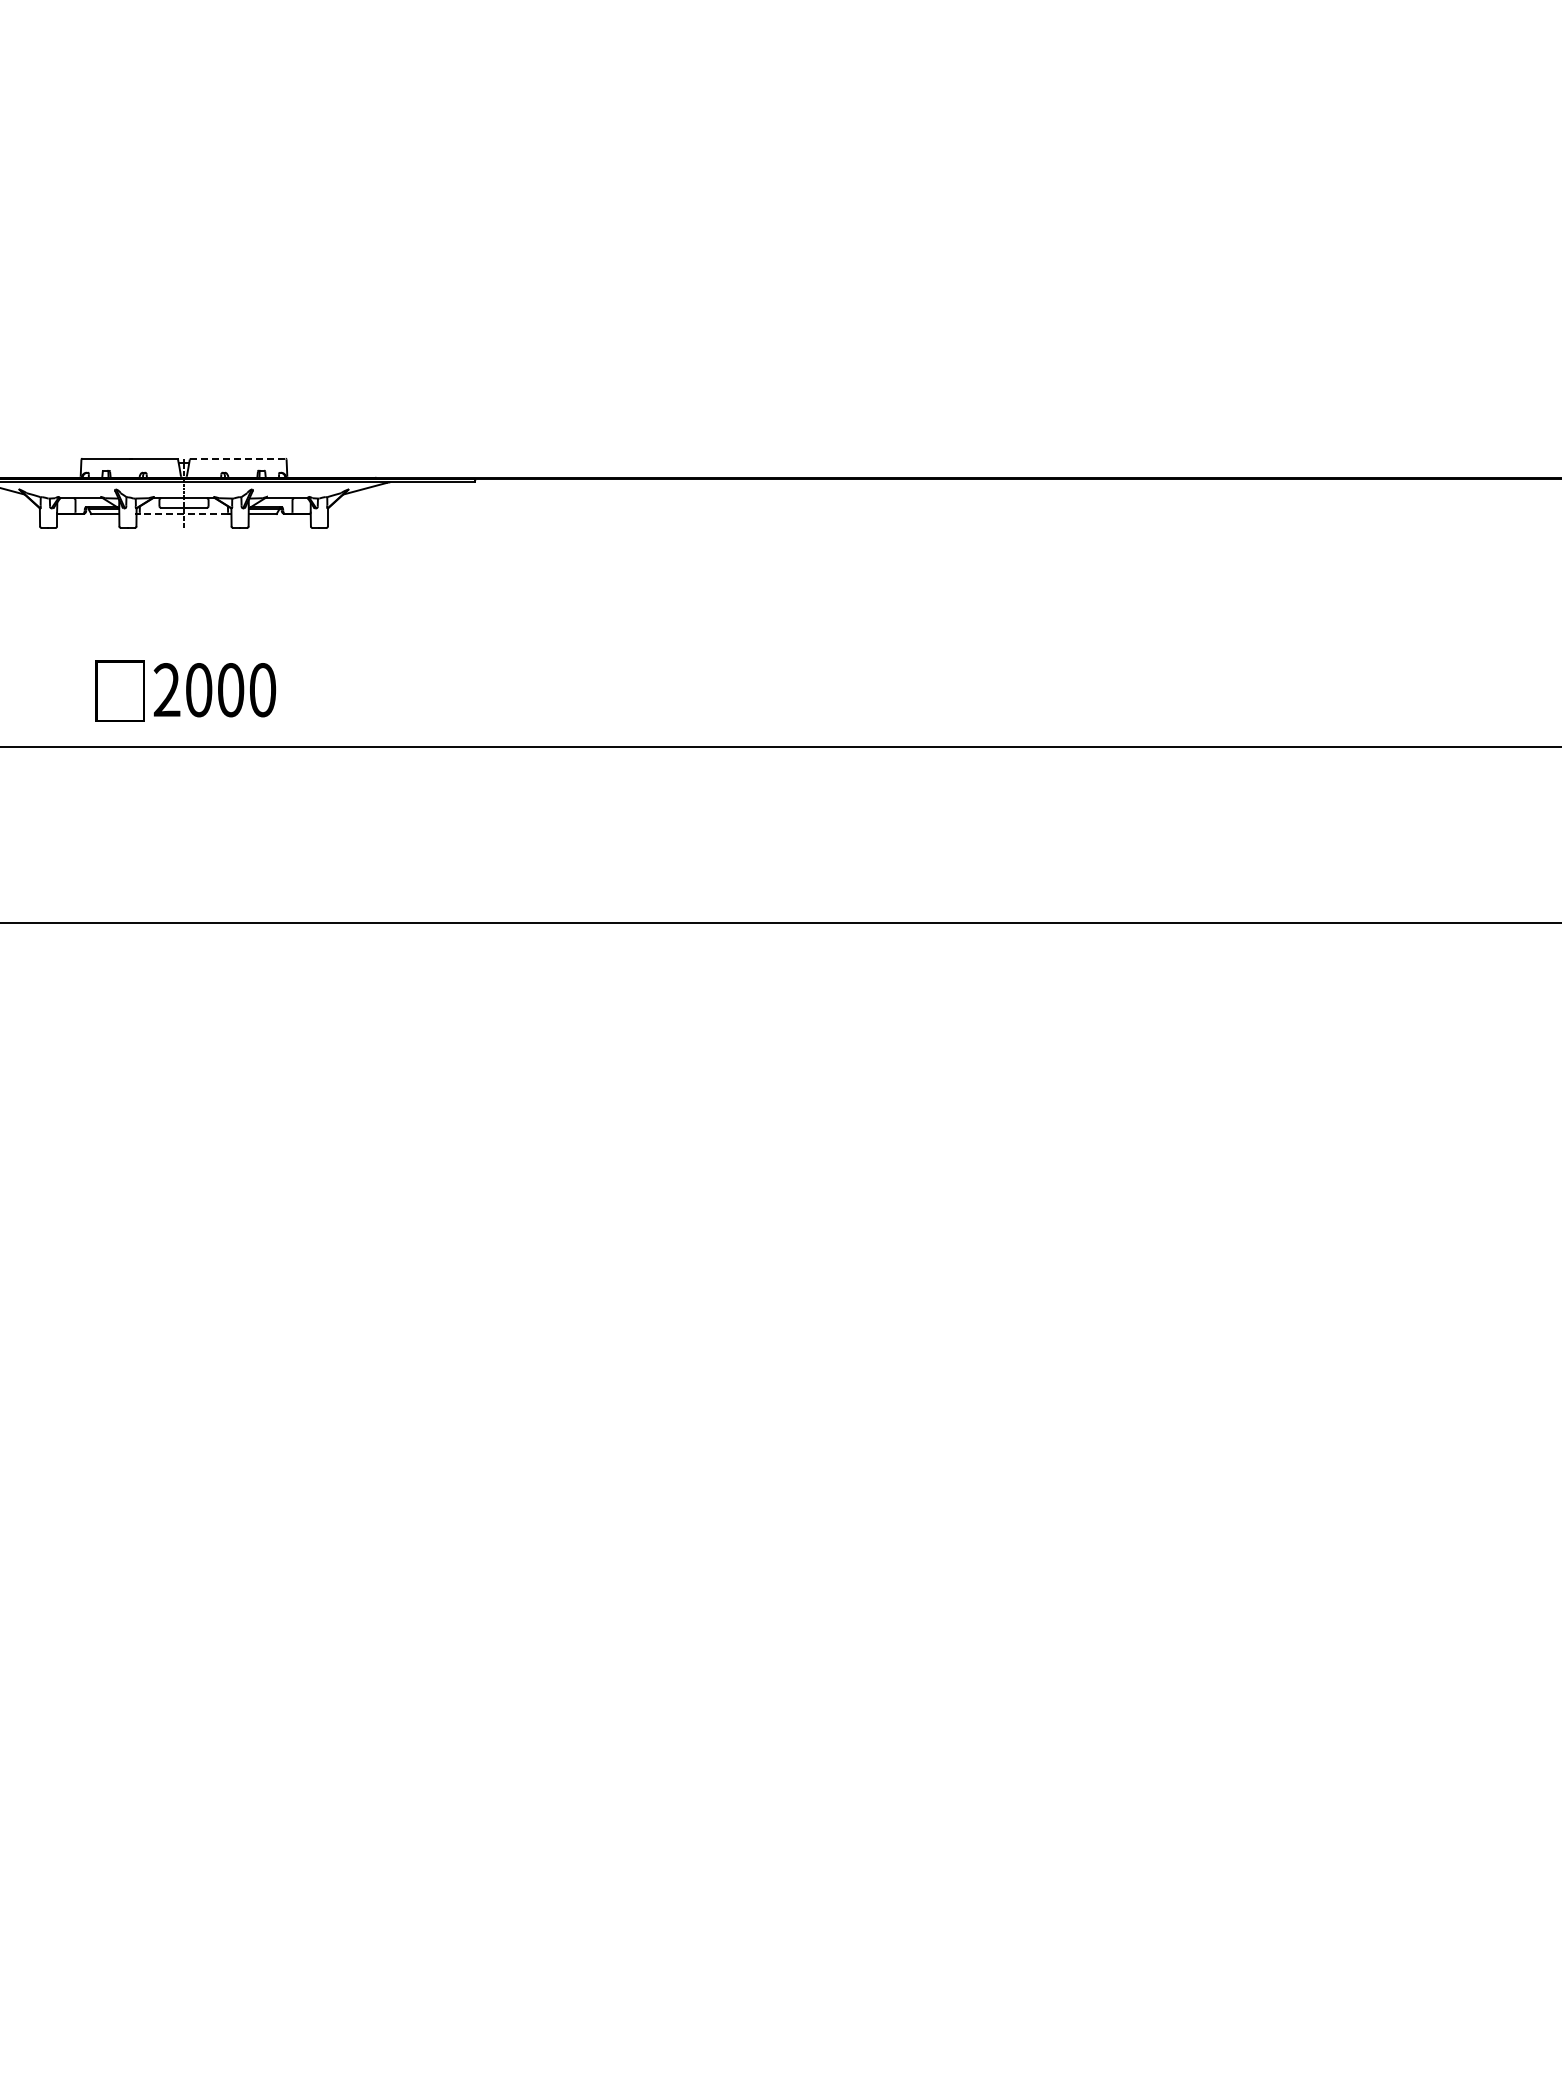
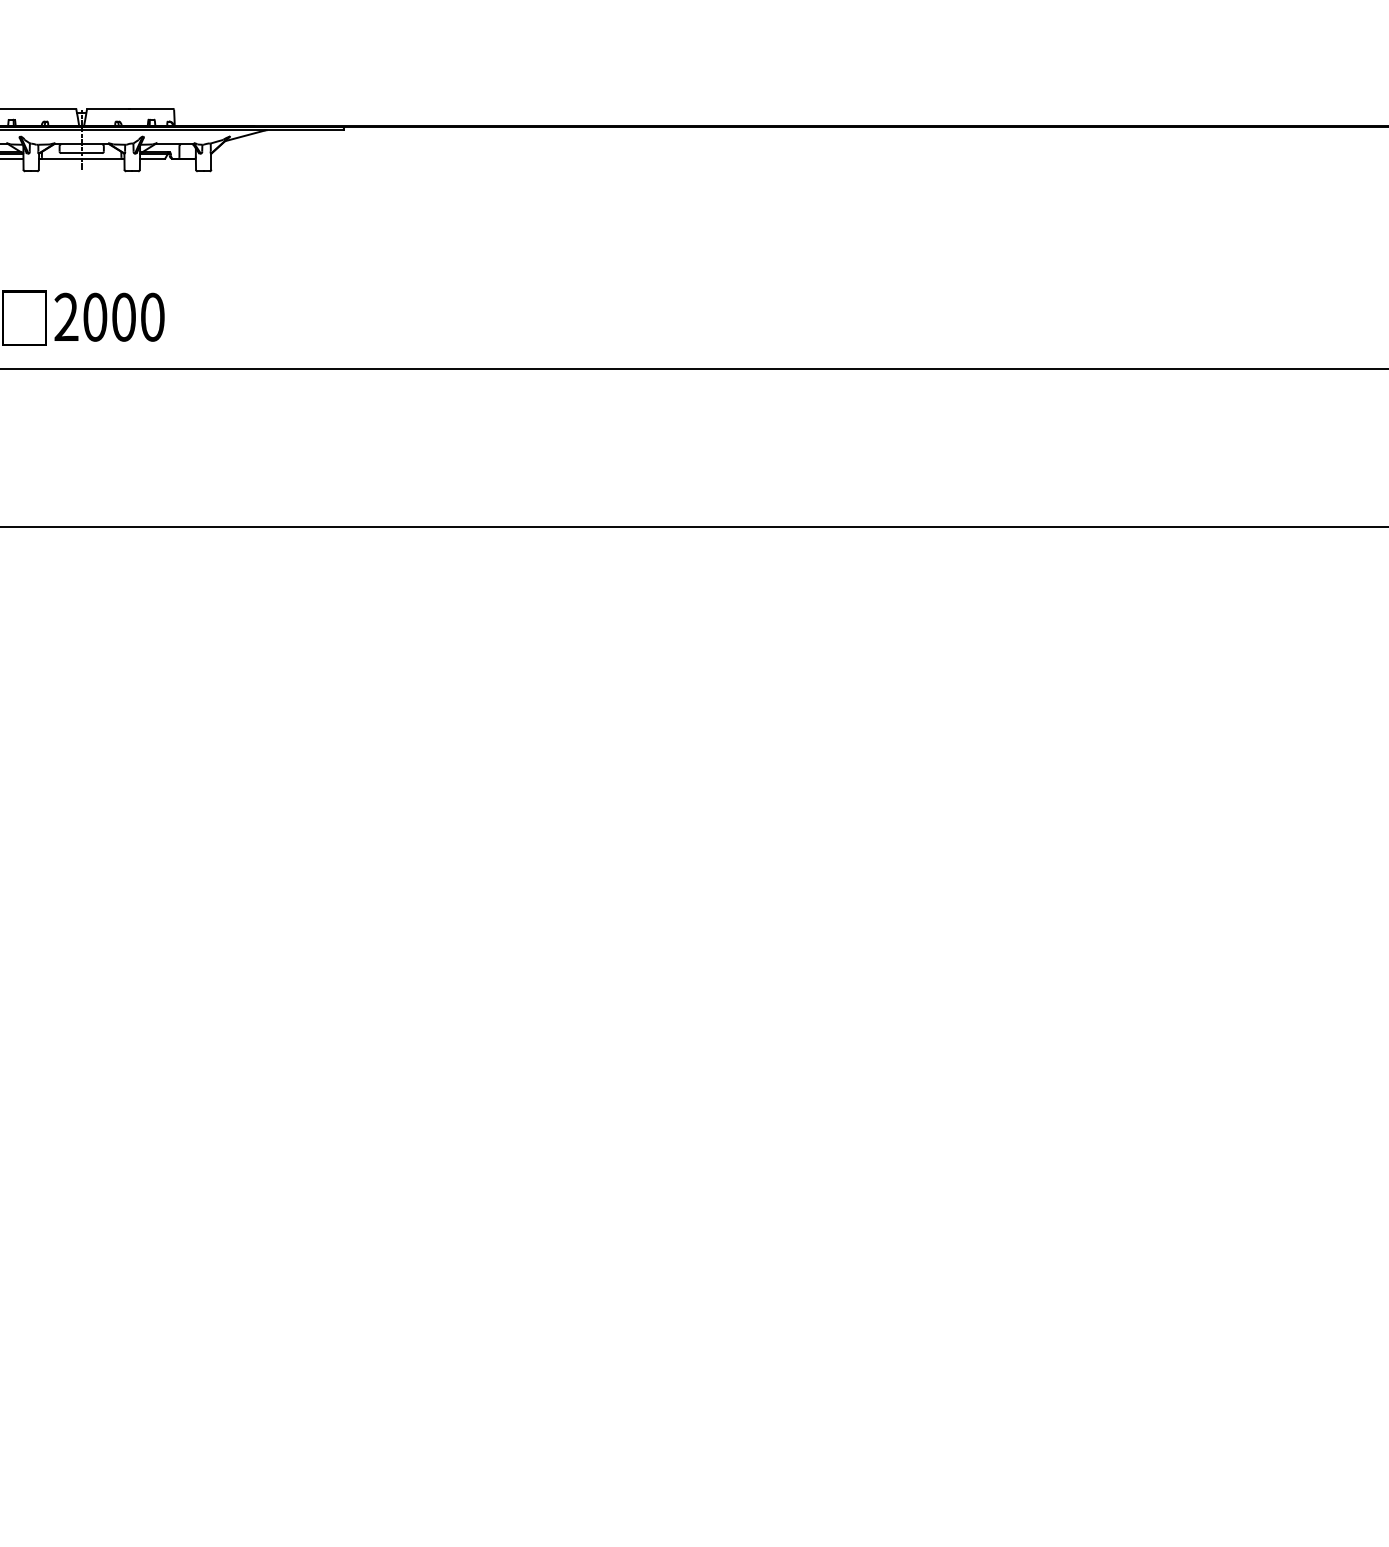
line: (237, 458) -> (129, 108), dashed -> solid
line: (183, 514) -> (81, 159), dashed -> solid

